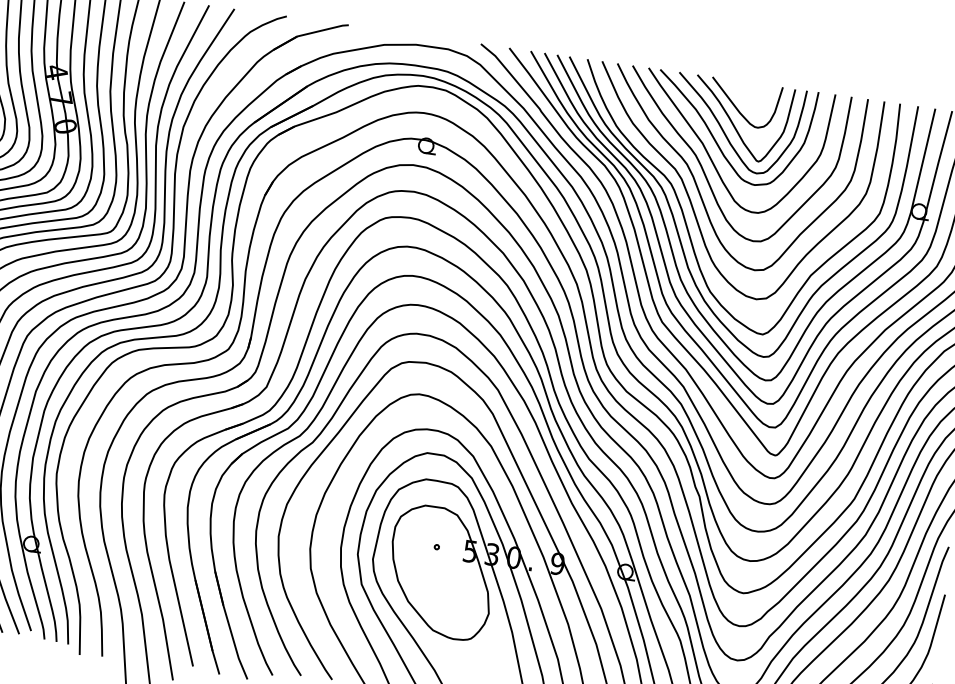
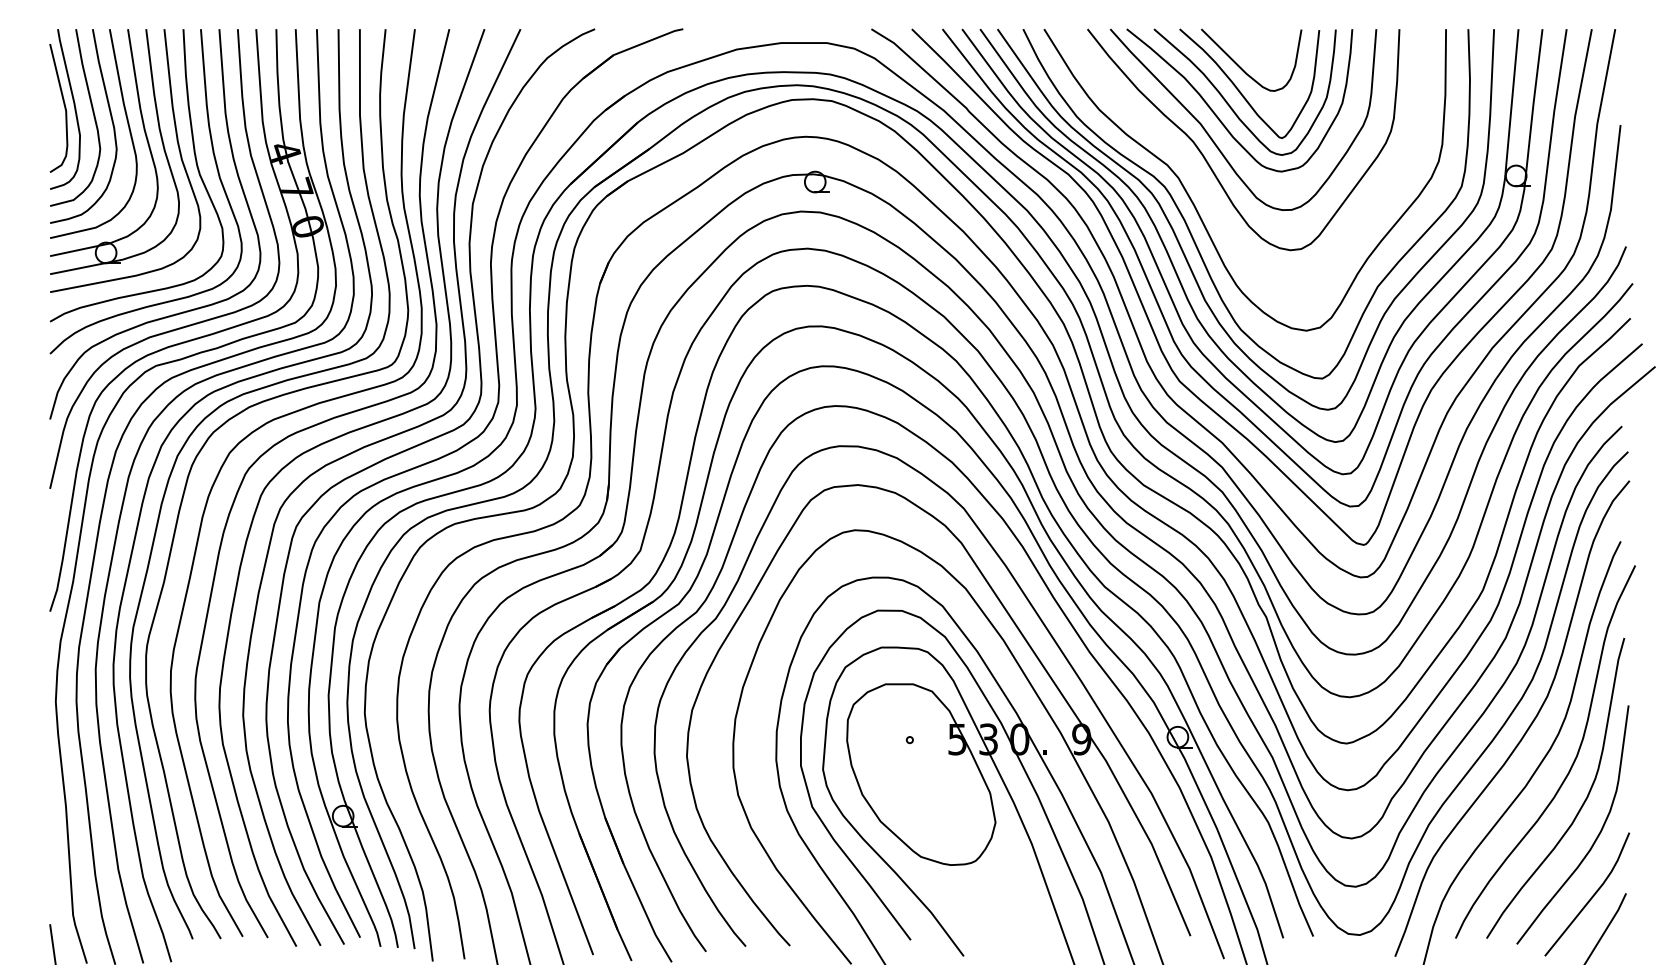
curve: (698, 187) -> (1203, 186), removed

